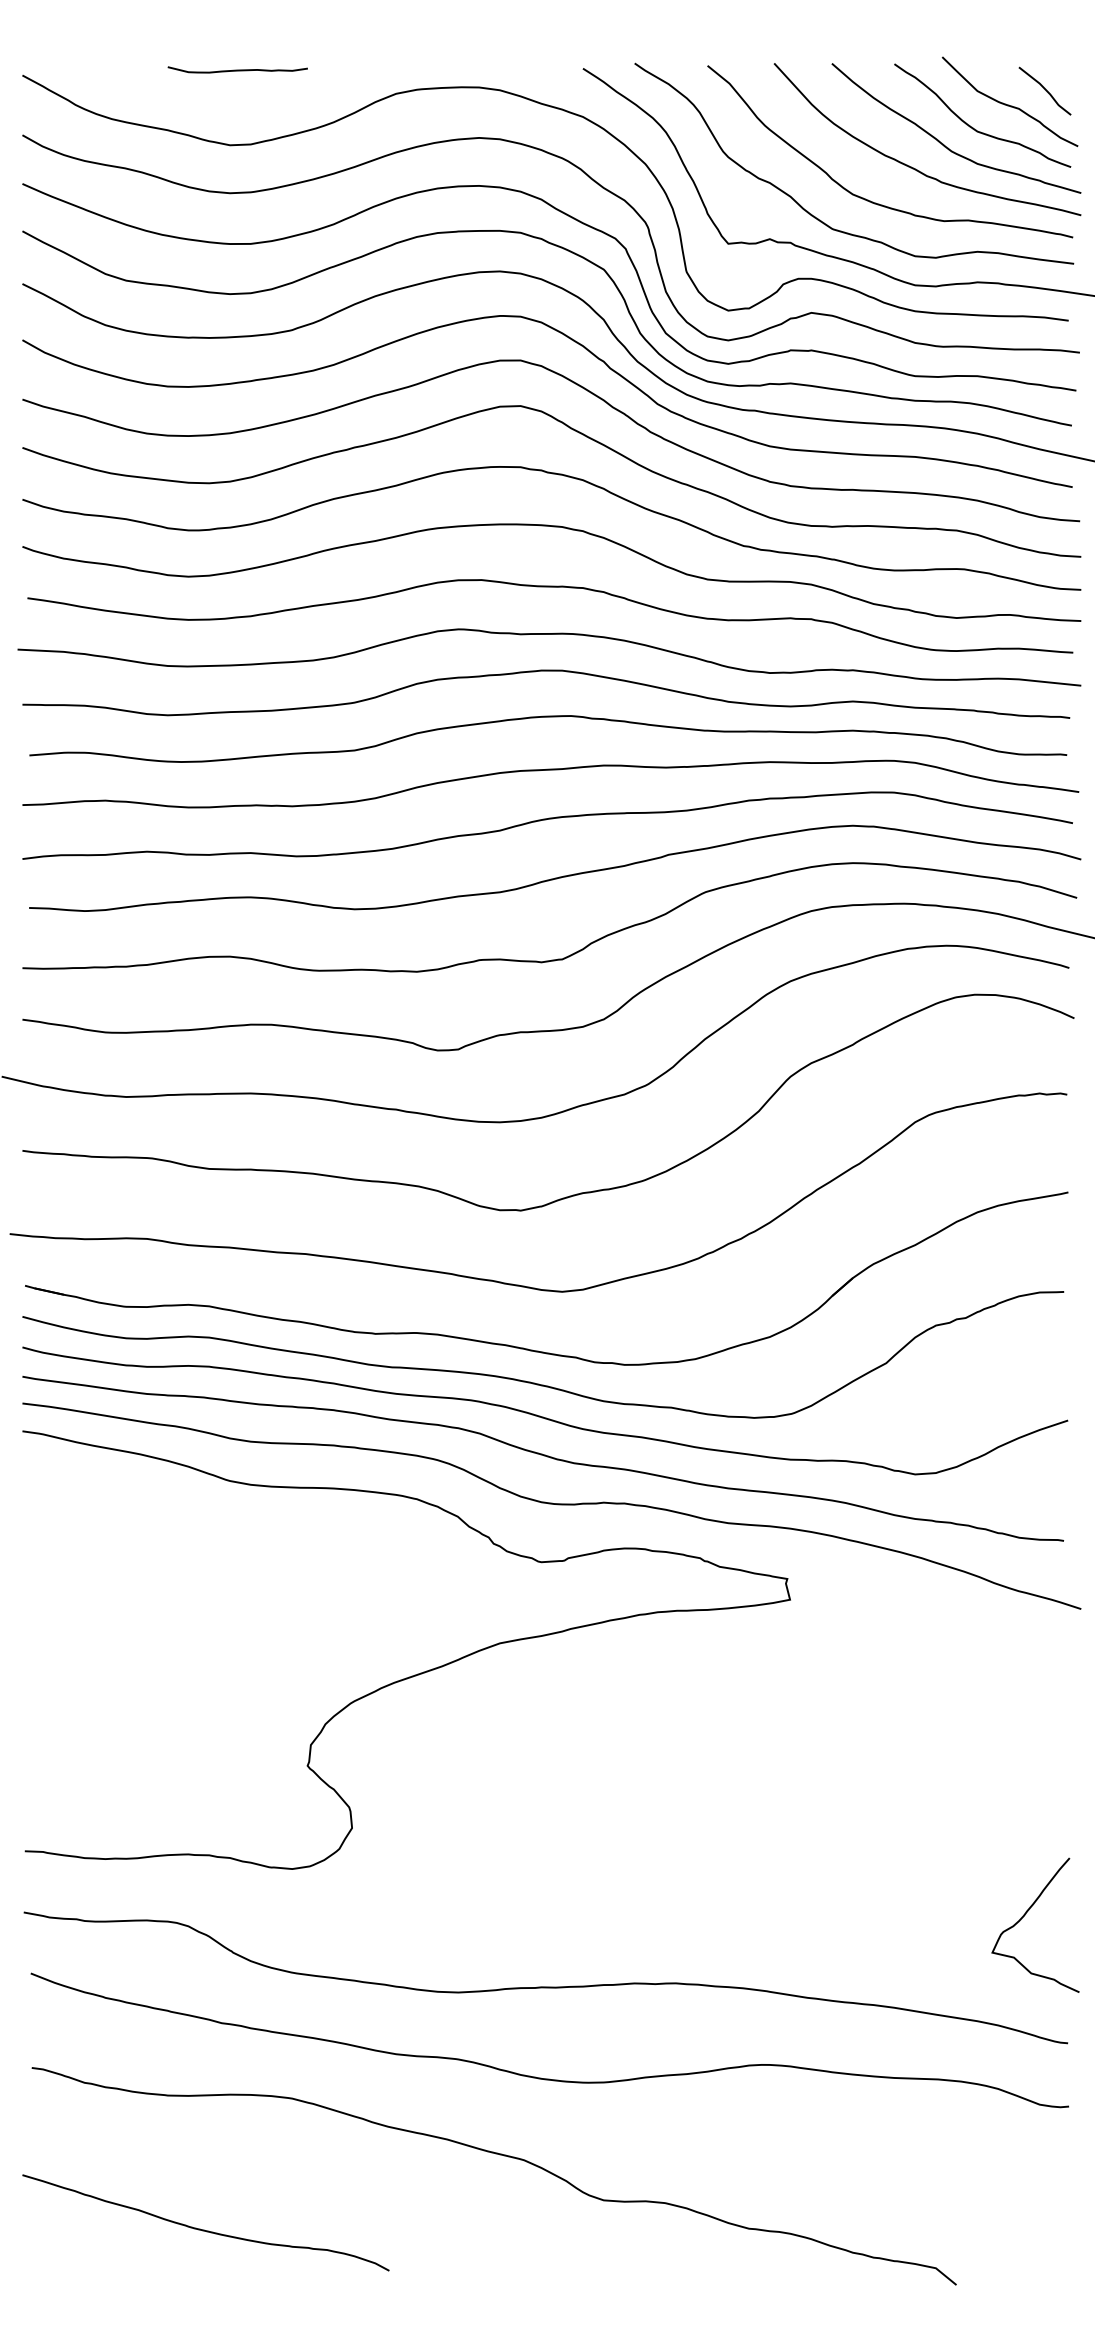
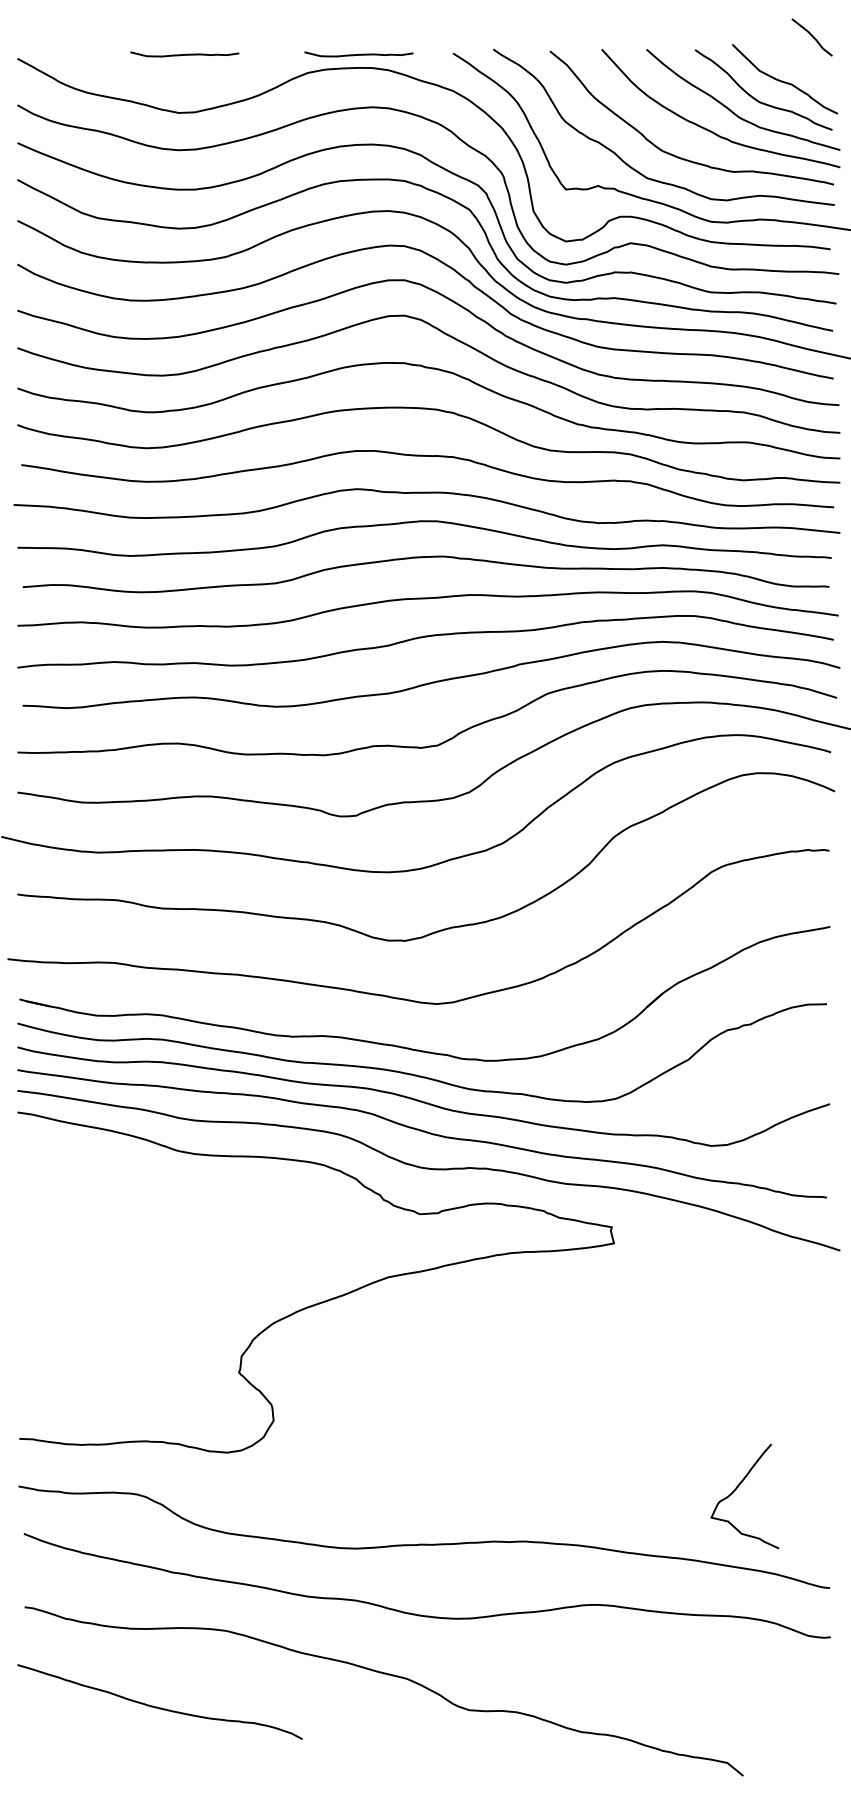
curve: (461, 69) -> (358, 54), added
curve: (1044, 89) -> (811, 36), moved
curve: (1026, 1914) -> (737, 1488), moved
curve: (204, 2229) -> (158, 1707), moved

